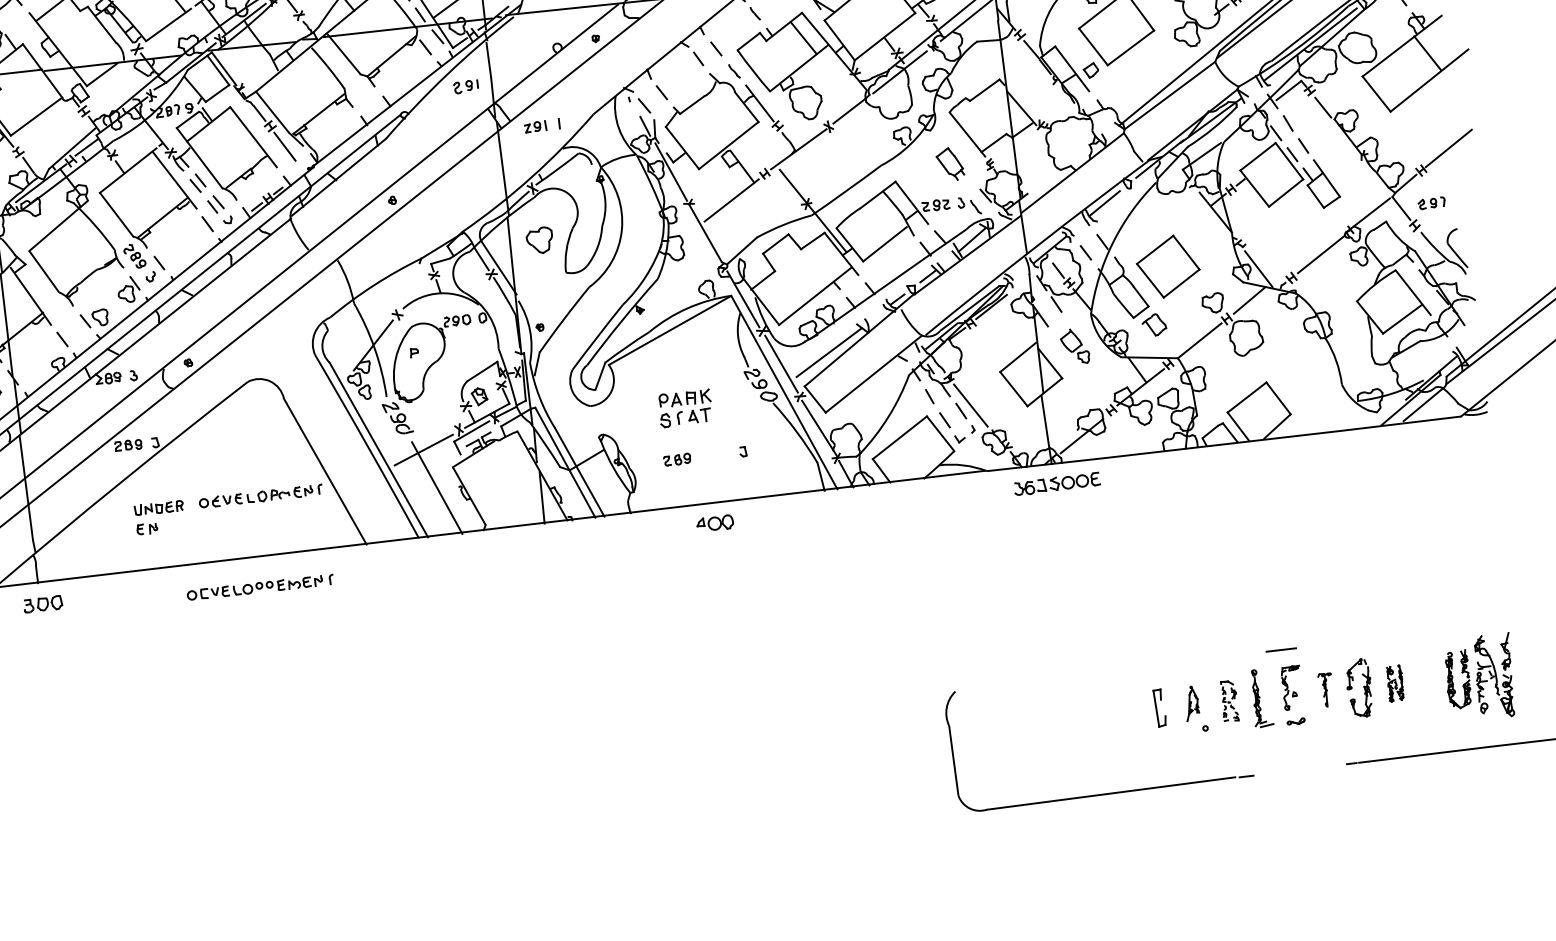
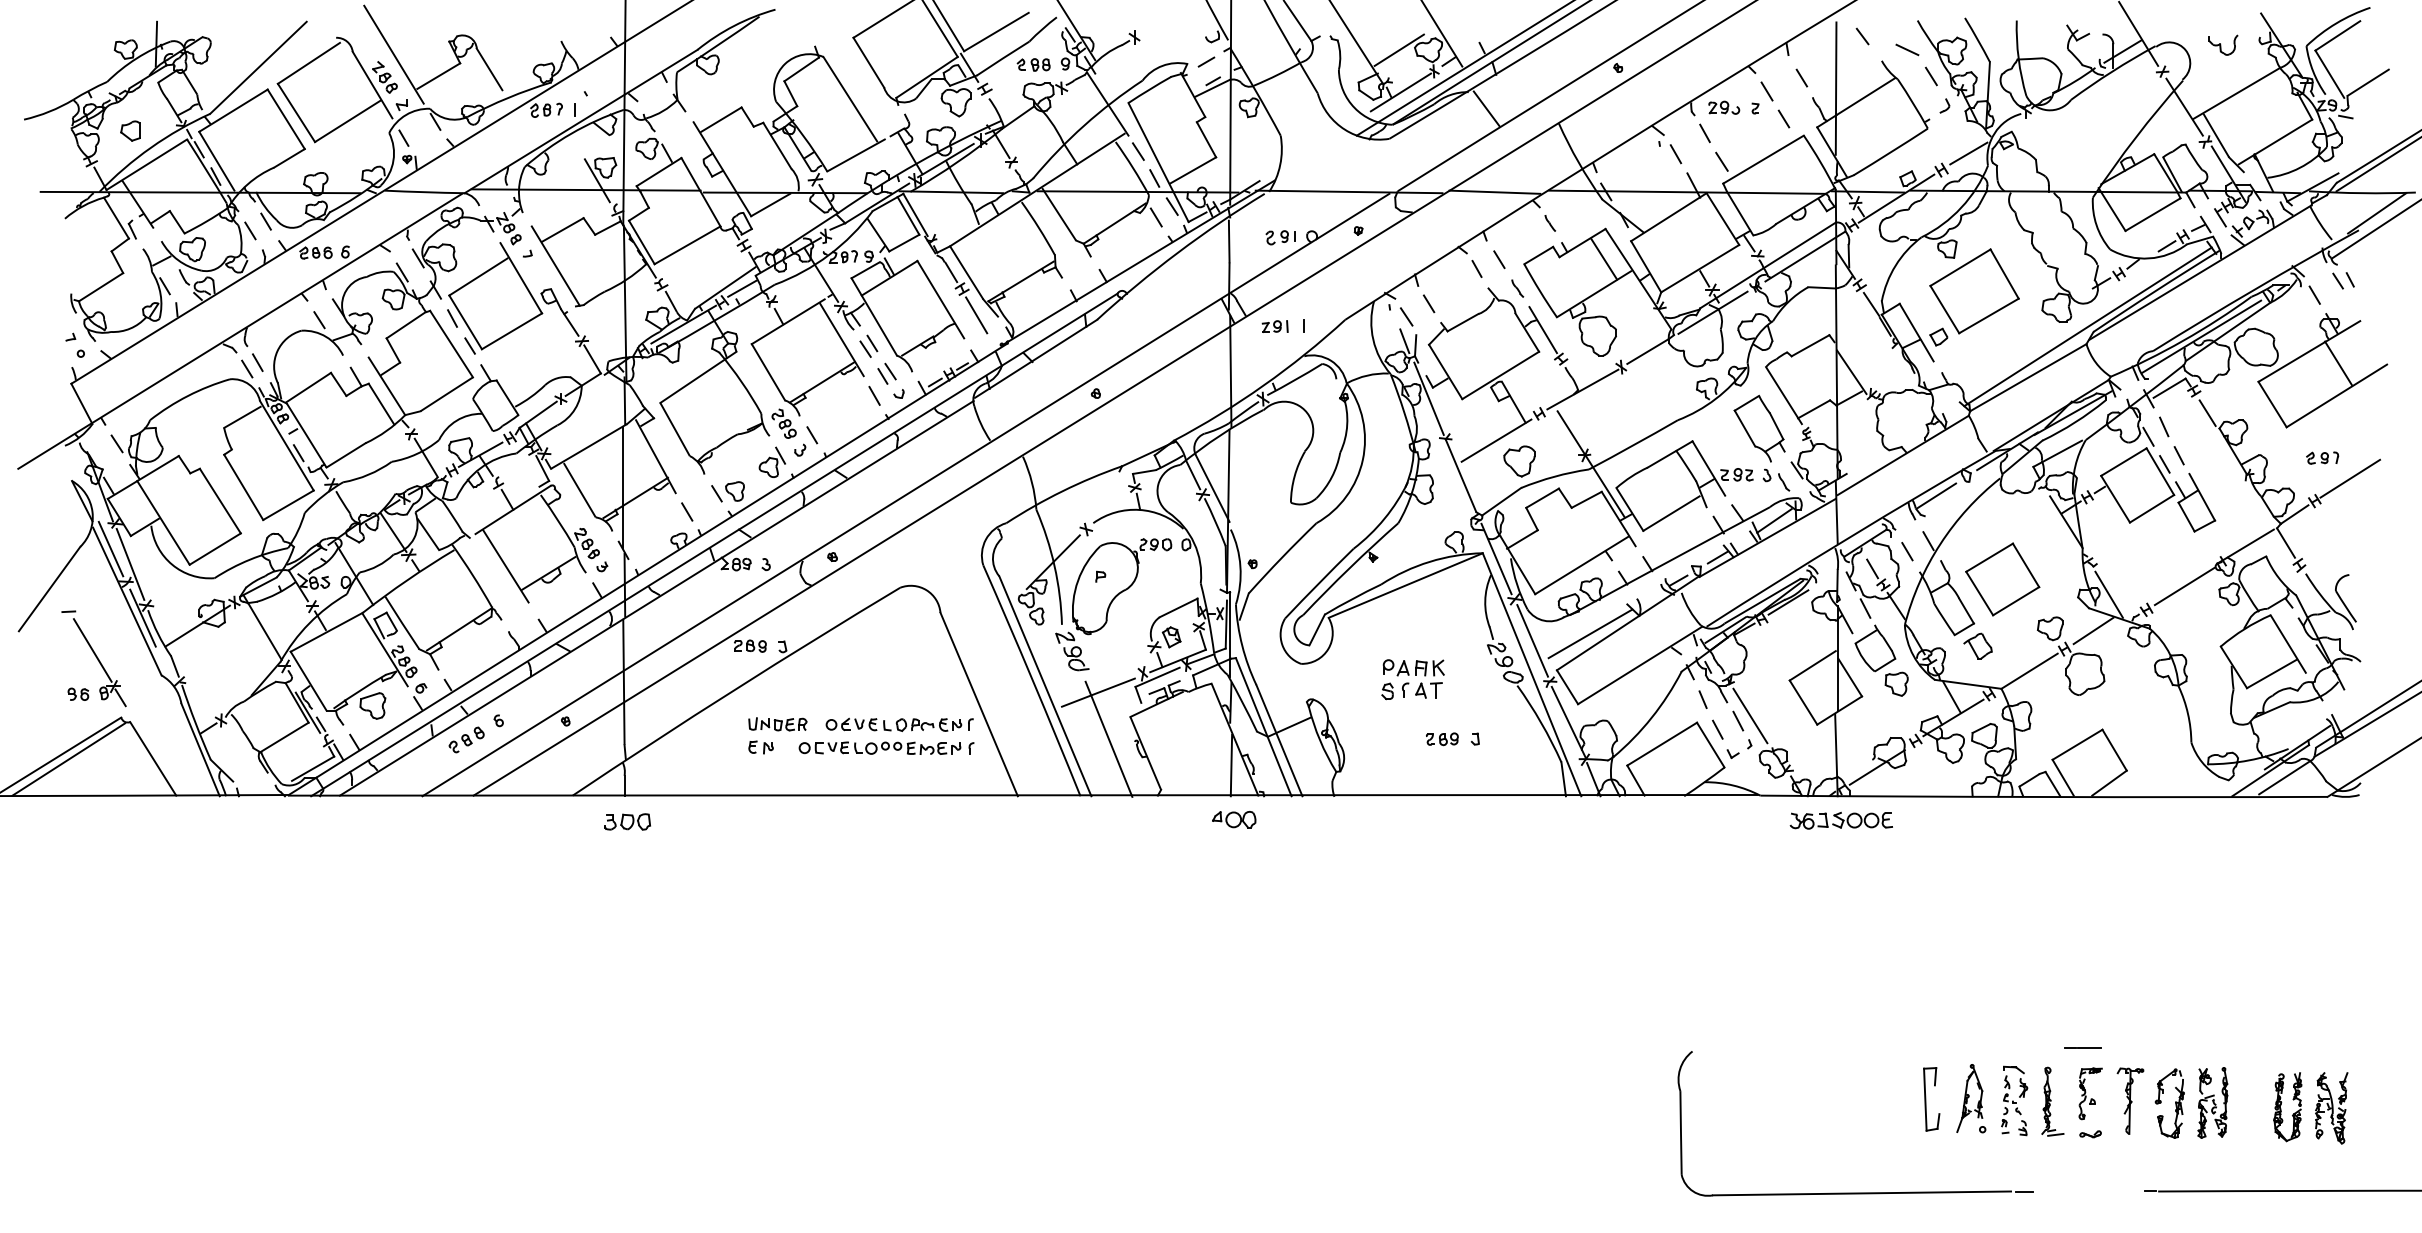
part: (465, 86) -> (1280, 237), moved
part: (950, 164) -> (1759, 428), size x1.67
part: (1431, 202) -> (2322, 457), moved
part: (539, 240) -> (1519, 461), moved
part: (1074, 346) -> (1881, 660), size x1.67
part: (677, 459) -> (1442, 739), moved
part: (715, 523) -> (1234, 819), moved
part: (260, 586) -> (886, 747), moved
part: (1494, 676) -> (2331, 1108), size x0.71
part: (1394, 683) -> (2212, 1102), size x1.67
part: (1326, 689) -> (2130, 1100), size x1.67
part: (1229, 700) -> (2014, 1100), size x1.43
part: (1191, 703) -> (1969, 1098), size x1.67
part: (1159, 708) -> (1931, 1099), size x1.43

